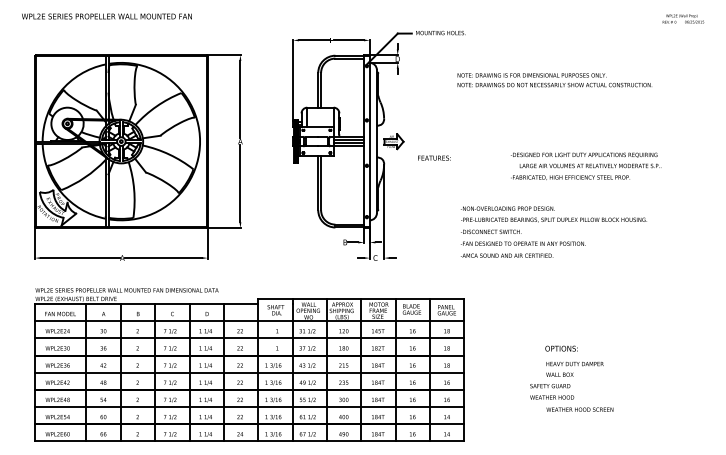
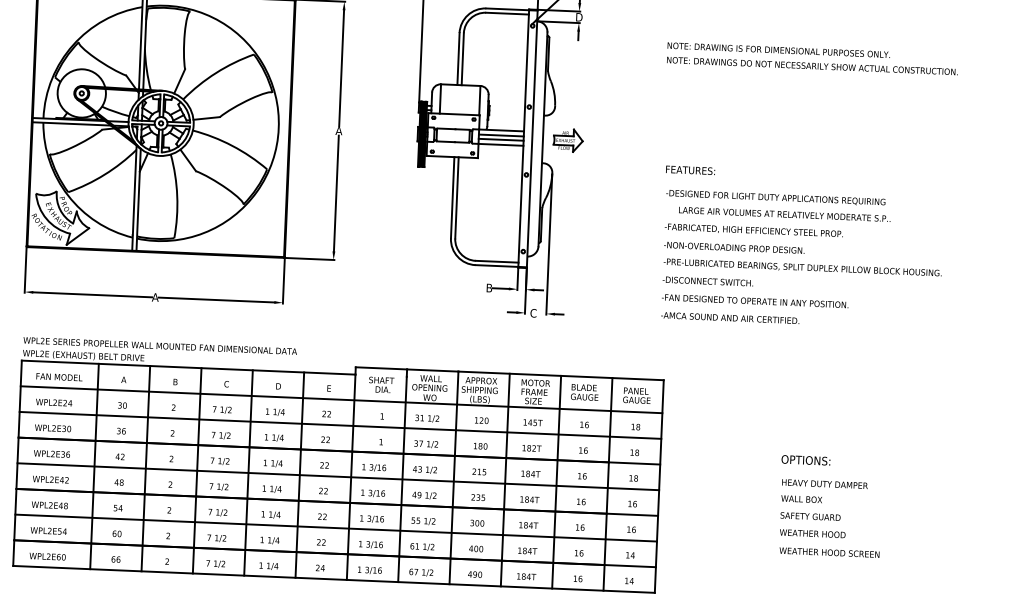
text: (434, 157) -> (690, 169), moved
text: (586, 165) -> (778, 213), moved
text: (552, 391) -> (813, 524), moved

